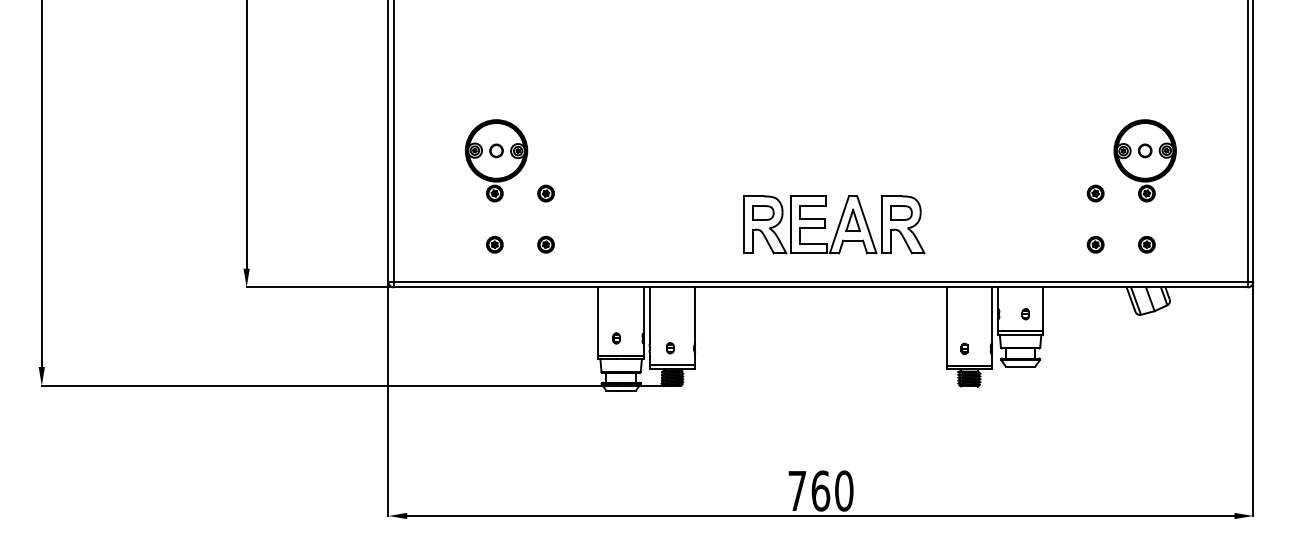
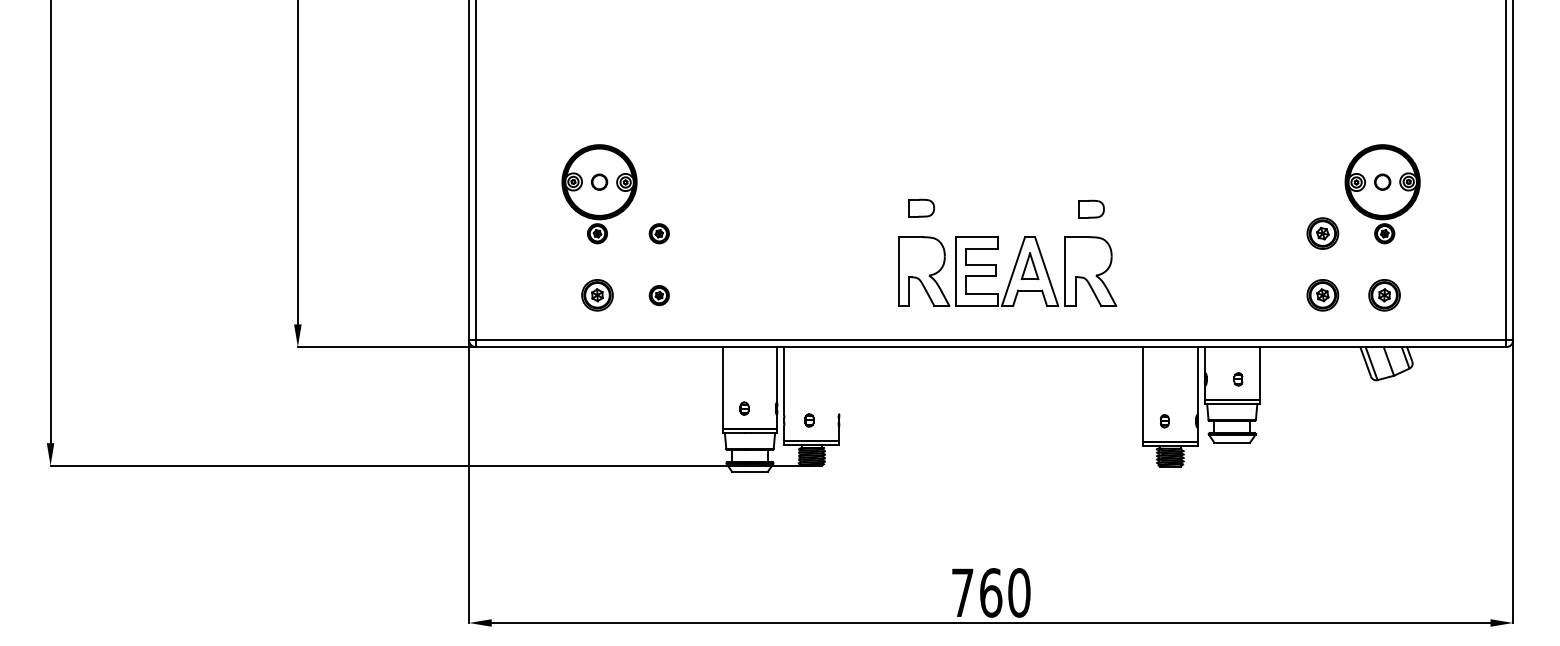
part: (1095, 193) -> (1322, 233), size x1.6
part: (763, 212) -> (921, 207), moved
part: (901, 212) -> (1091, 208), moved
part: (494, 244) -> (597, 295), size x1.6
part: (1095, 244) -> (1322, 295), size x1.6
part: (1146, 244) -> (1384, 295), size x1.6
line: (695, 315) -> (839, 381), removed

